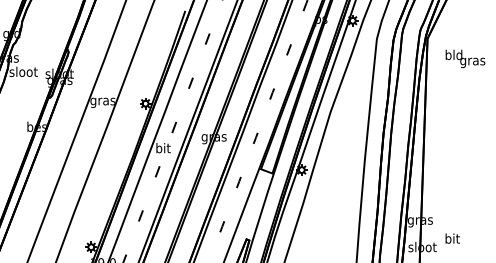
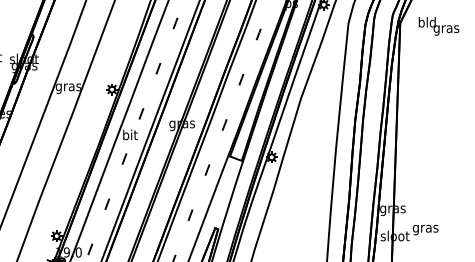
text: (465, 58) -> (439, 25), moved
text: (452, 239) -> (425, 228), bit -> gras

